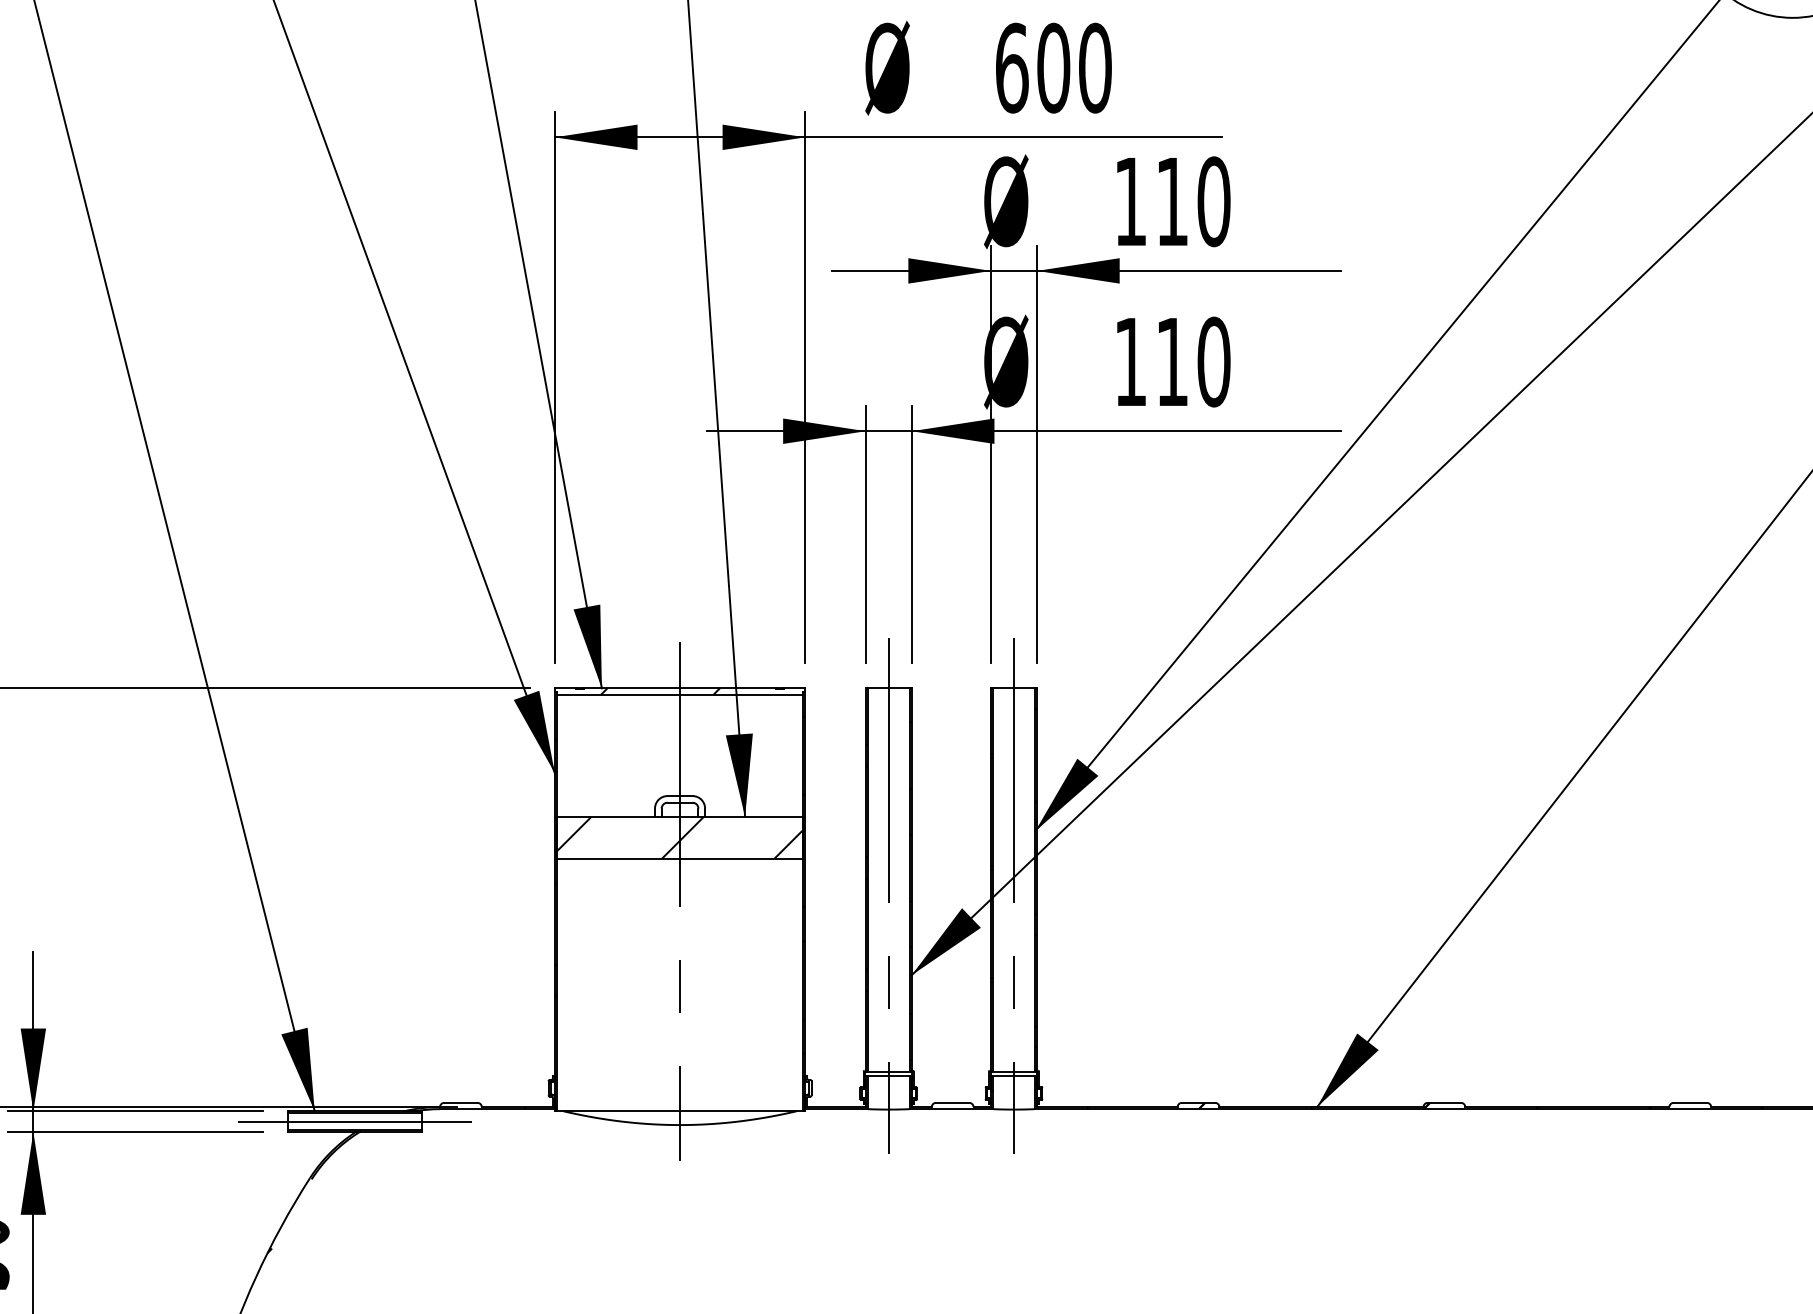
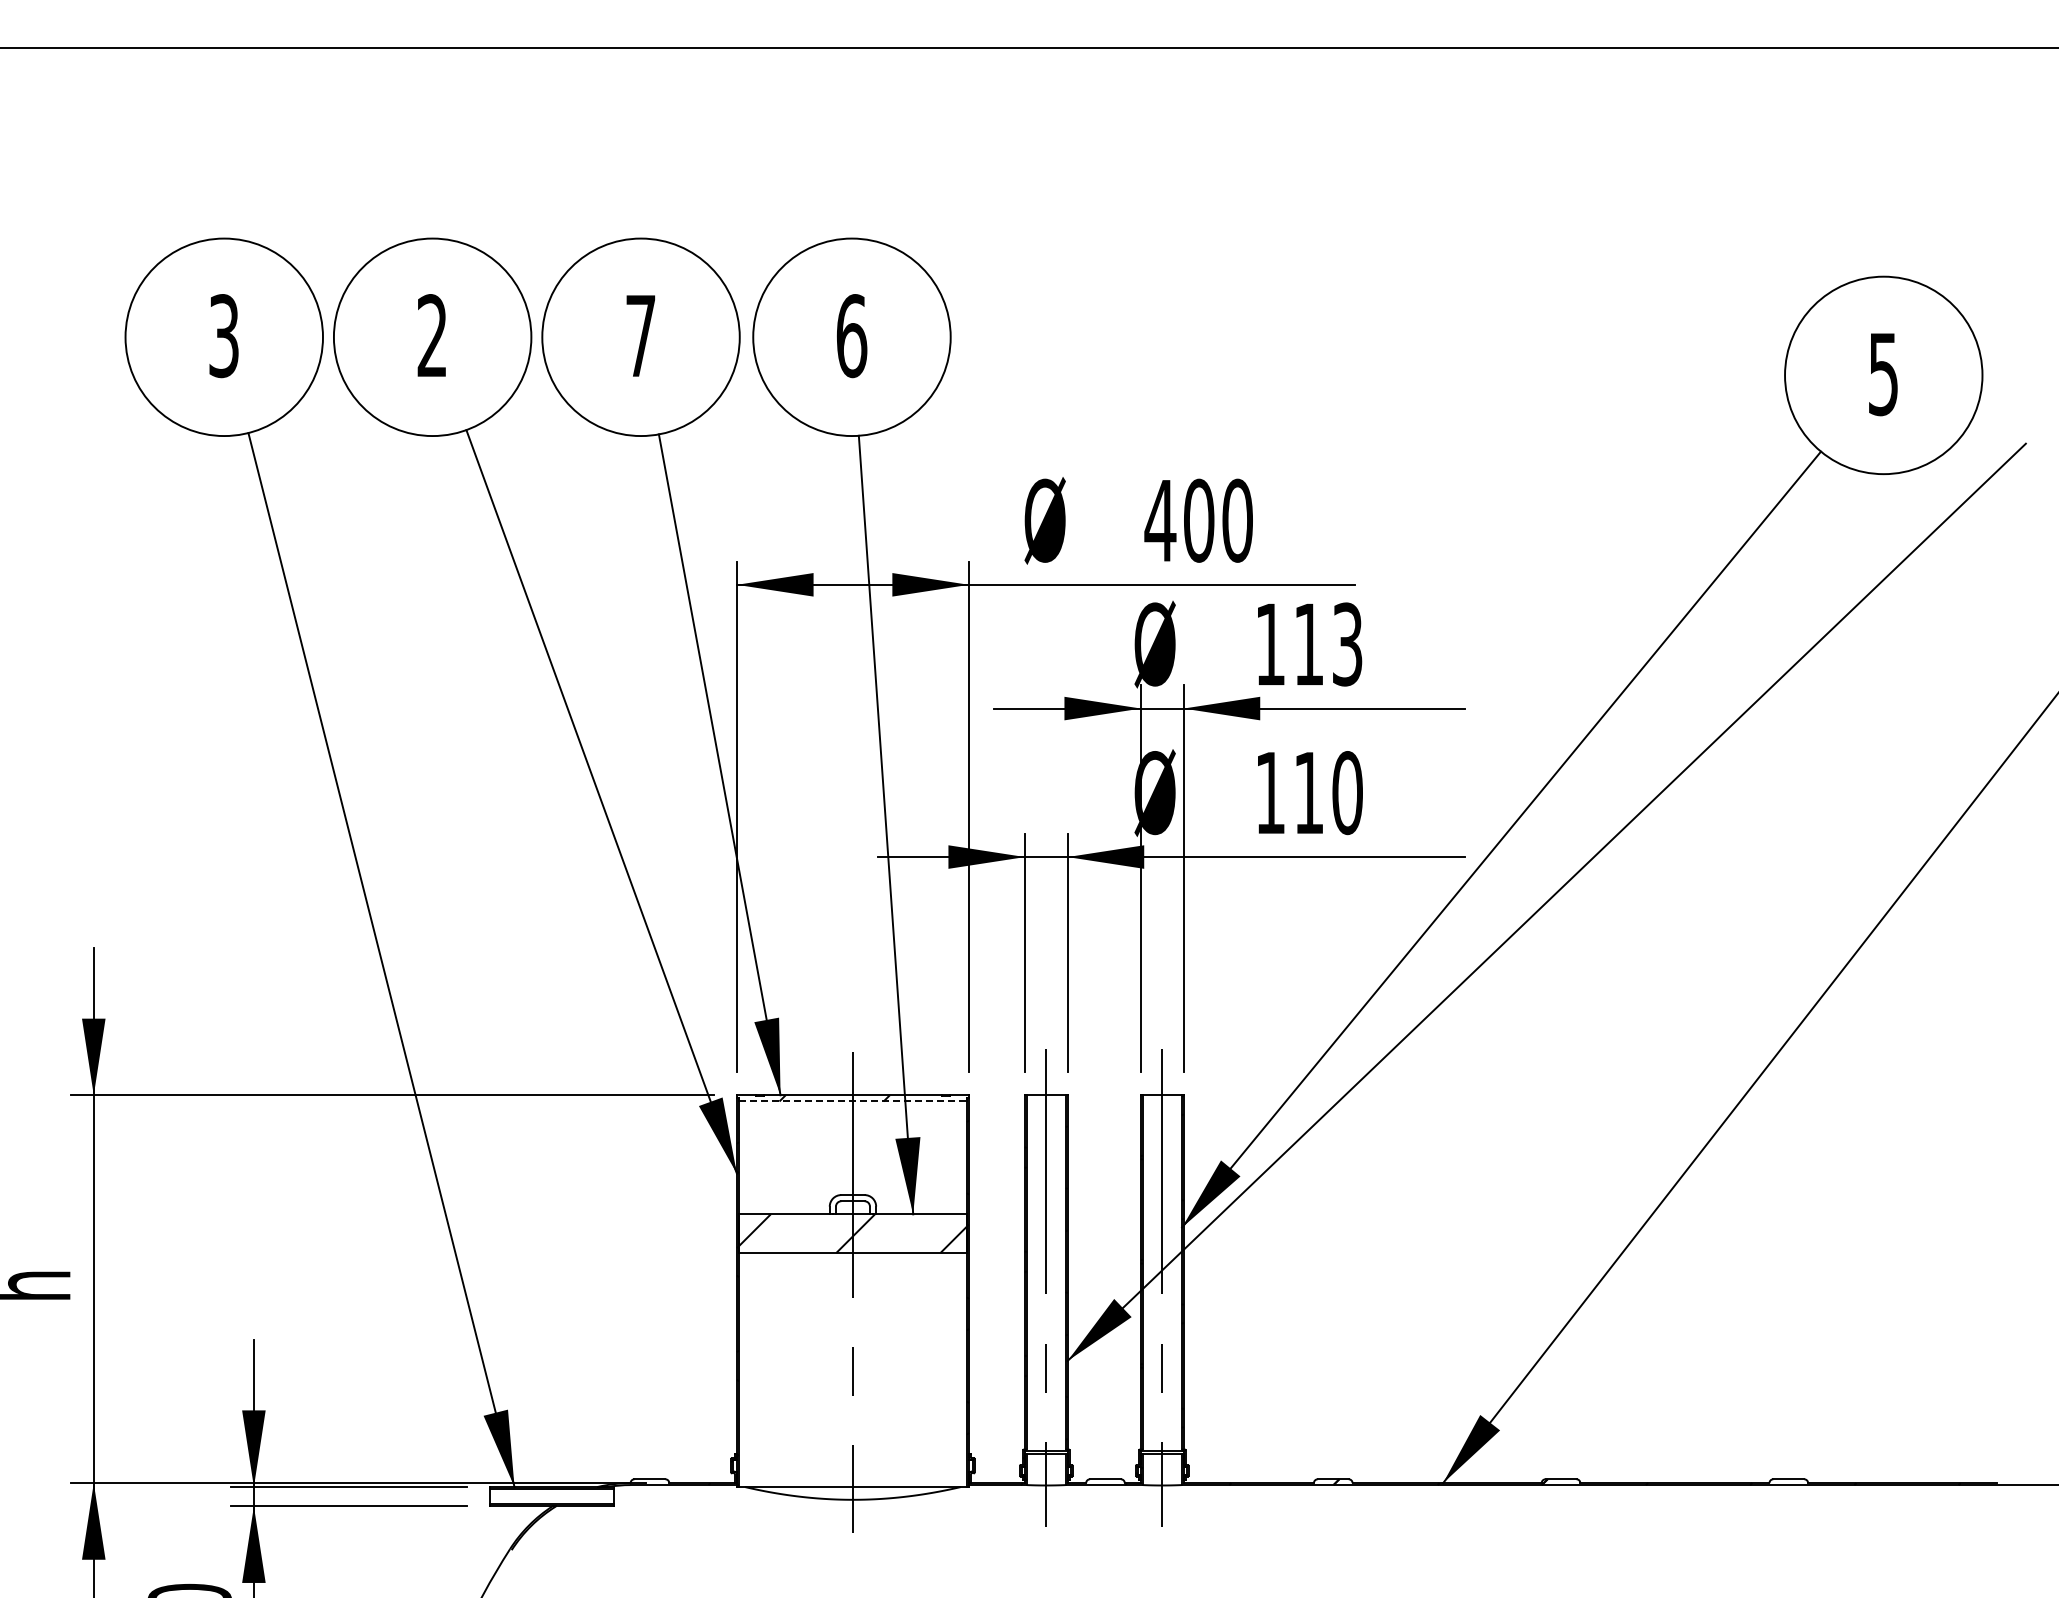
text: (1012, 67) -> (1160, 520), 600 -> 400
text: (1213, 201) -> (1347, 644), 110 -> 113
line: (680, 695) -> (853, 1101), solid -> dashed
line: (354, 1121) -> (551, 1496), removed

